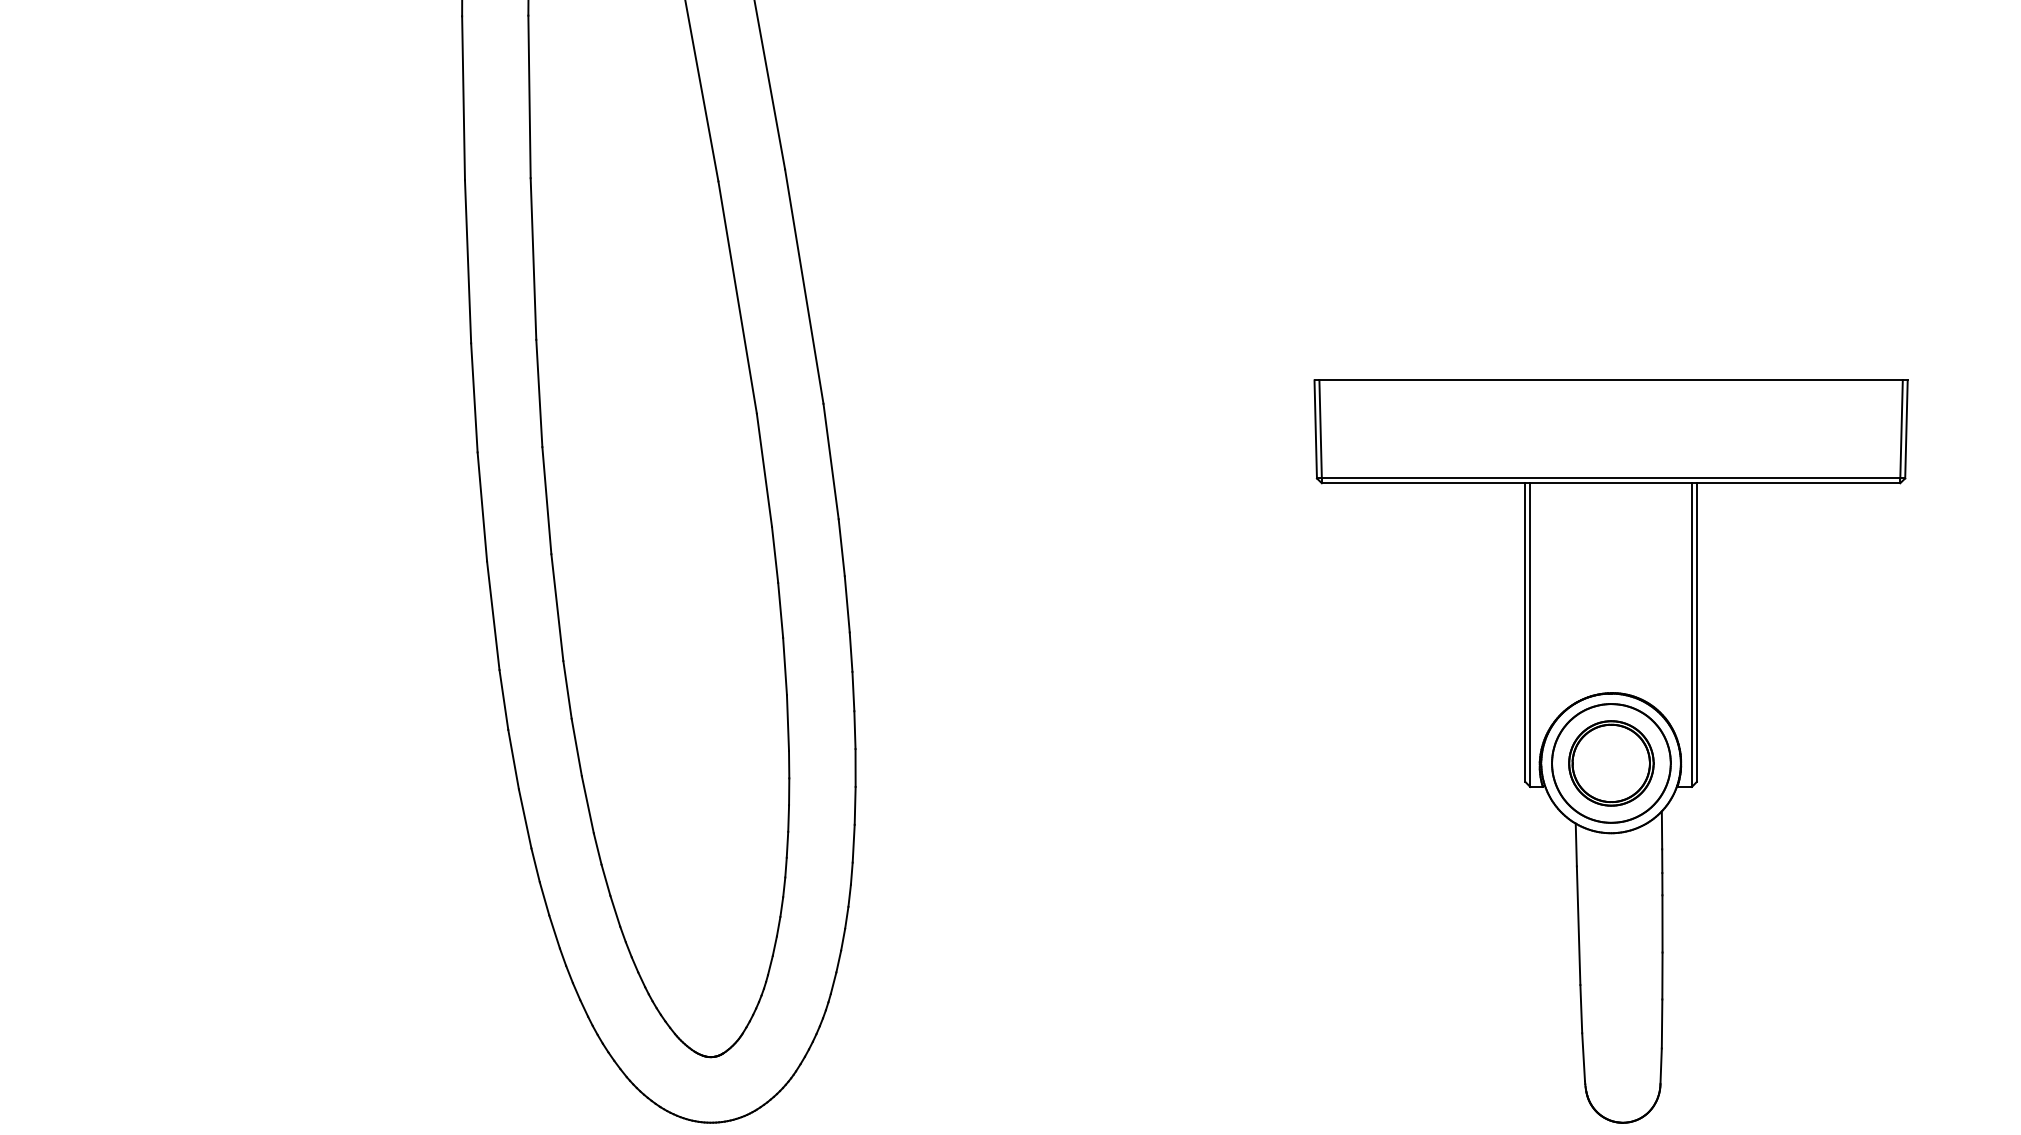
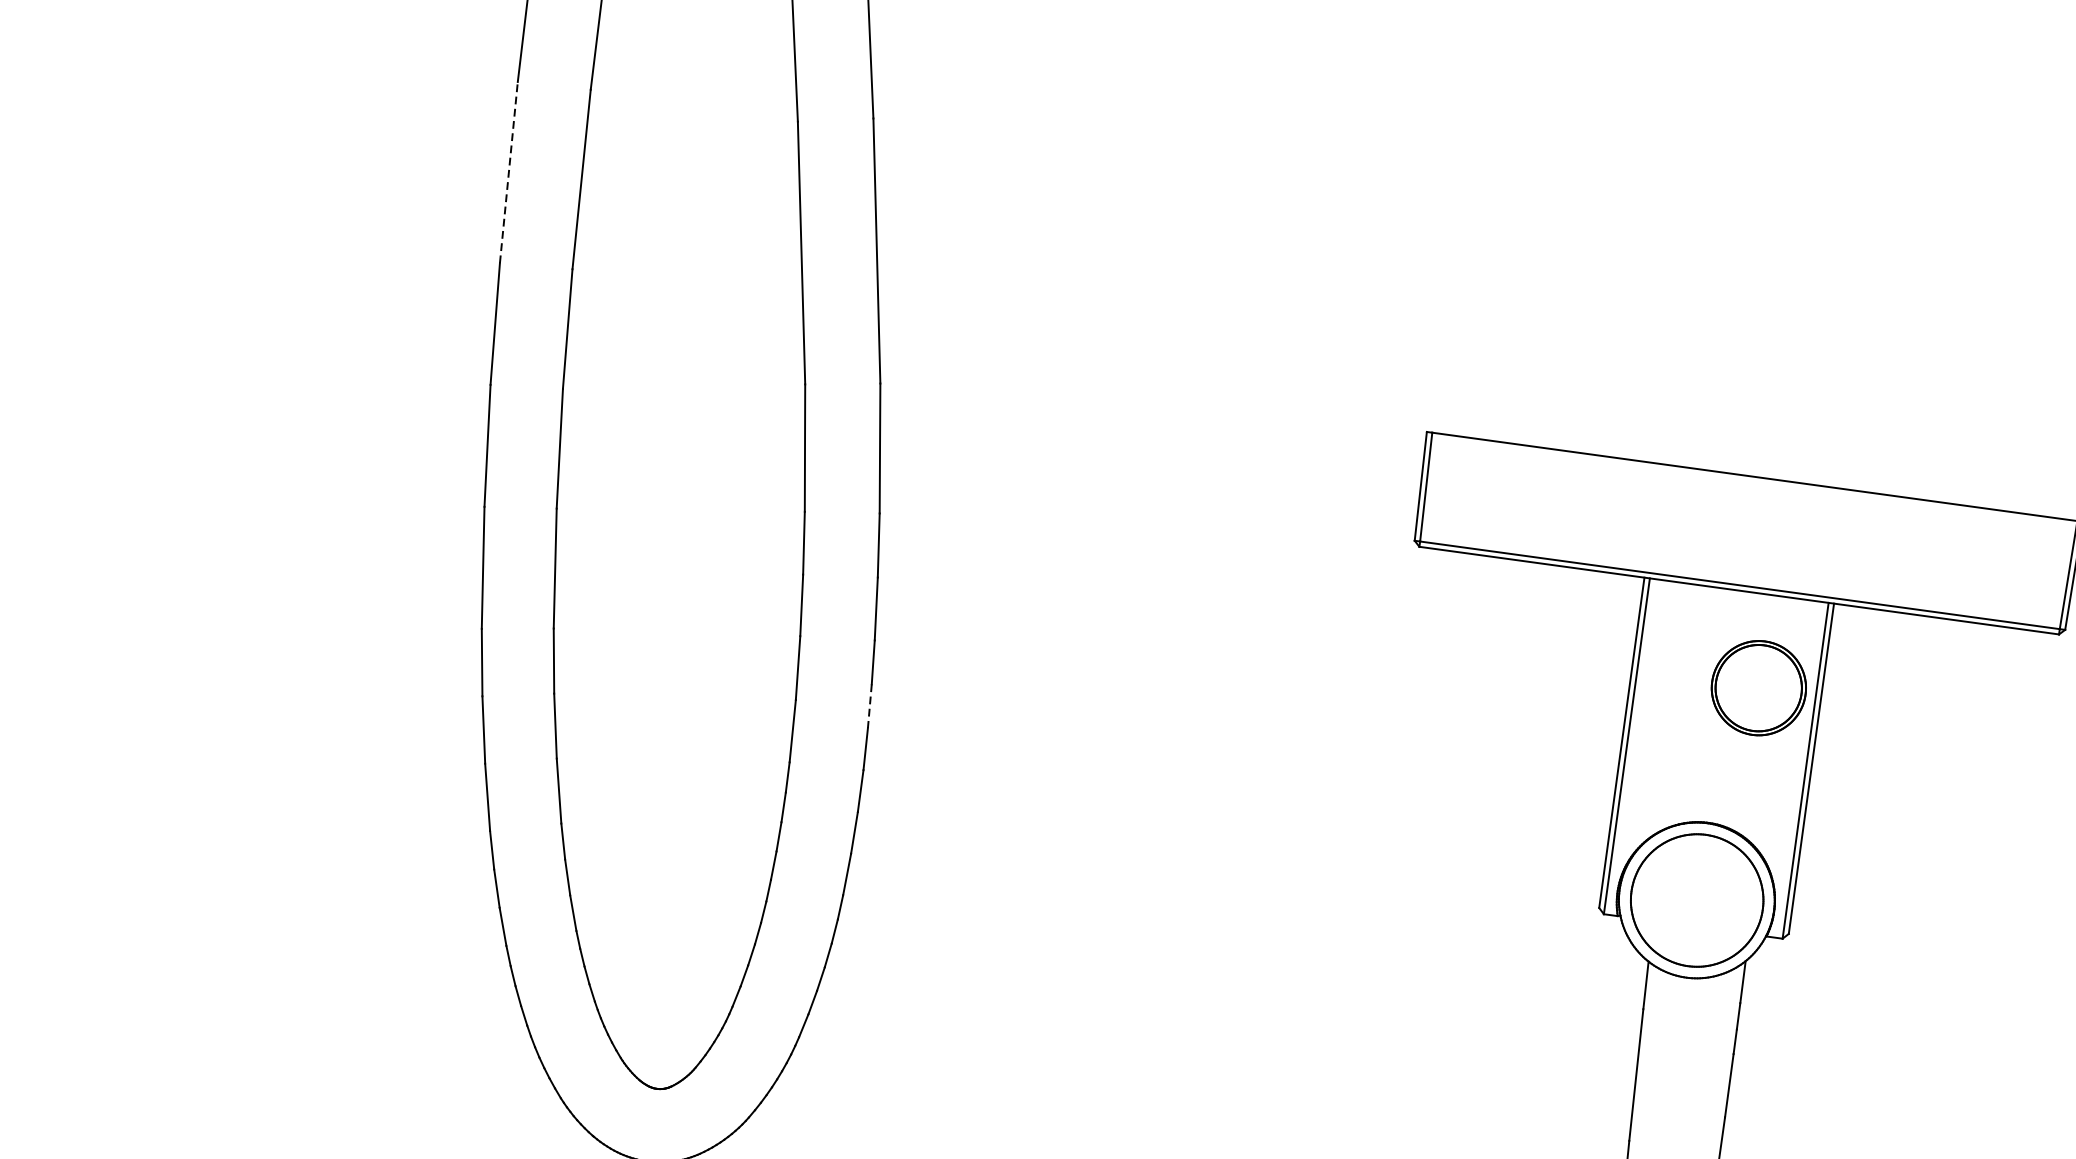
line: (468, 261) -> (509, 172), solid -> dashed
line: (853, 691) -> (869, 706), solid -> dashed
part: (1611, 763) -> (1759, 688), moved

